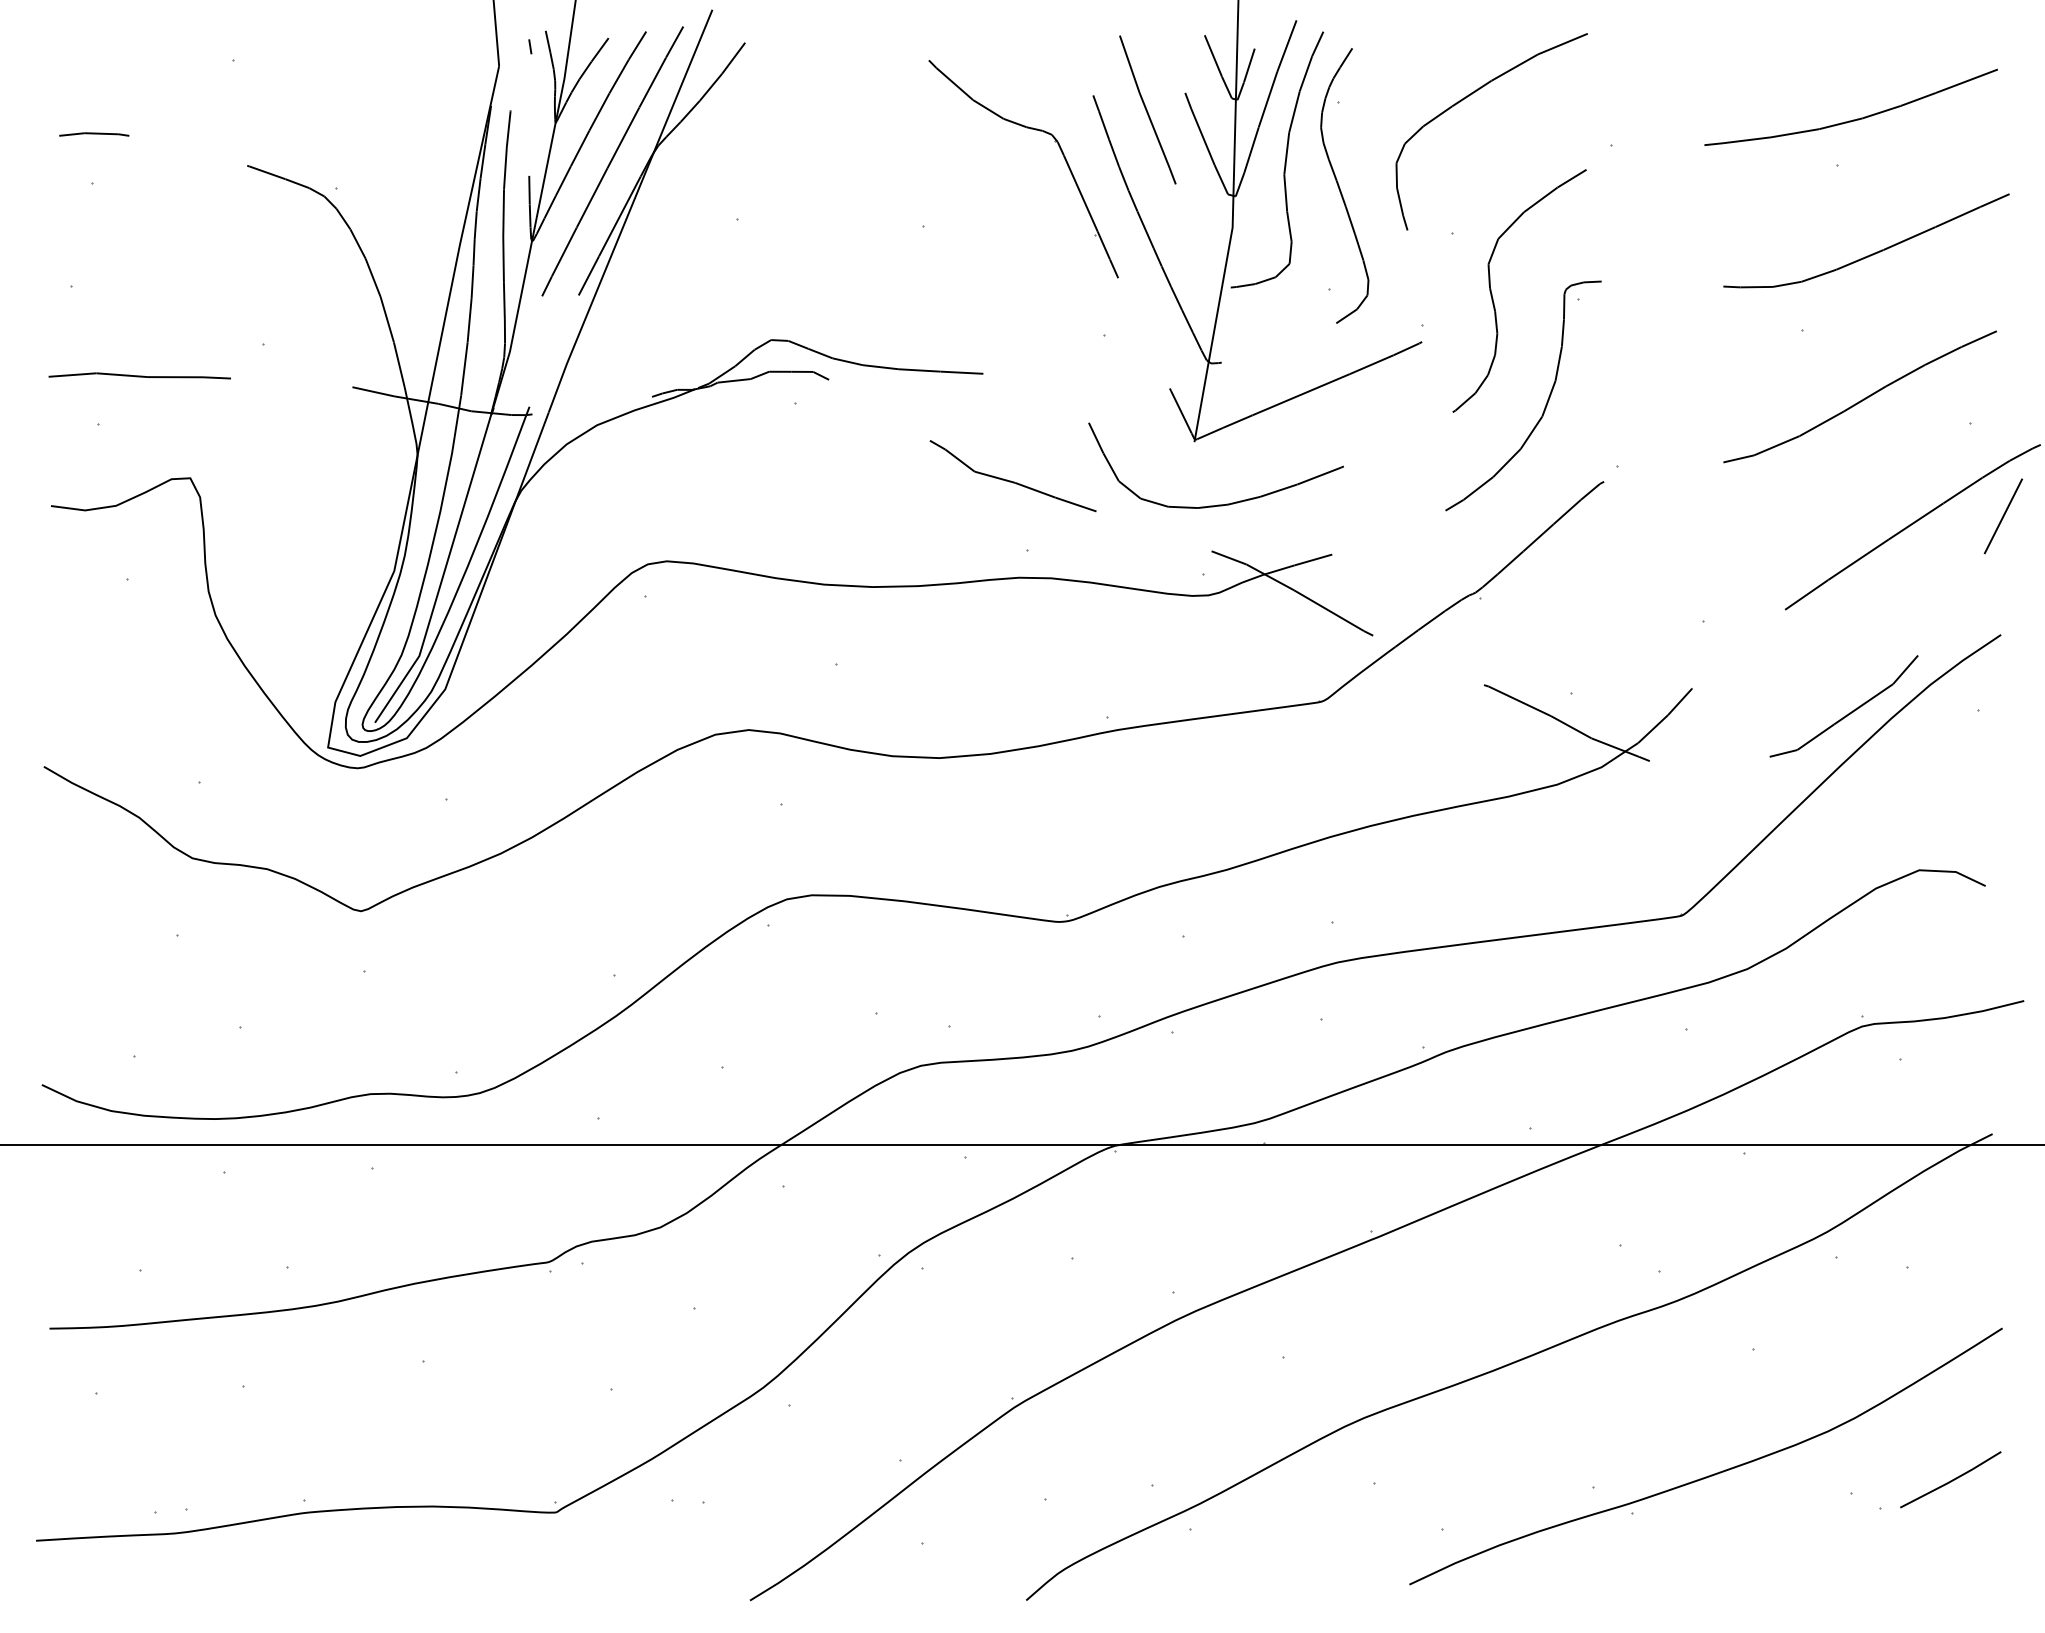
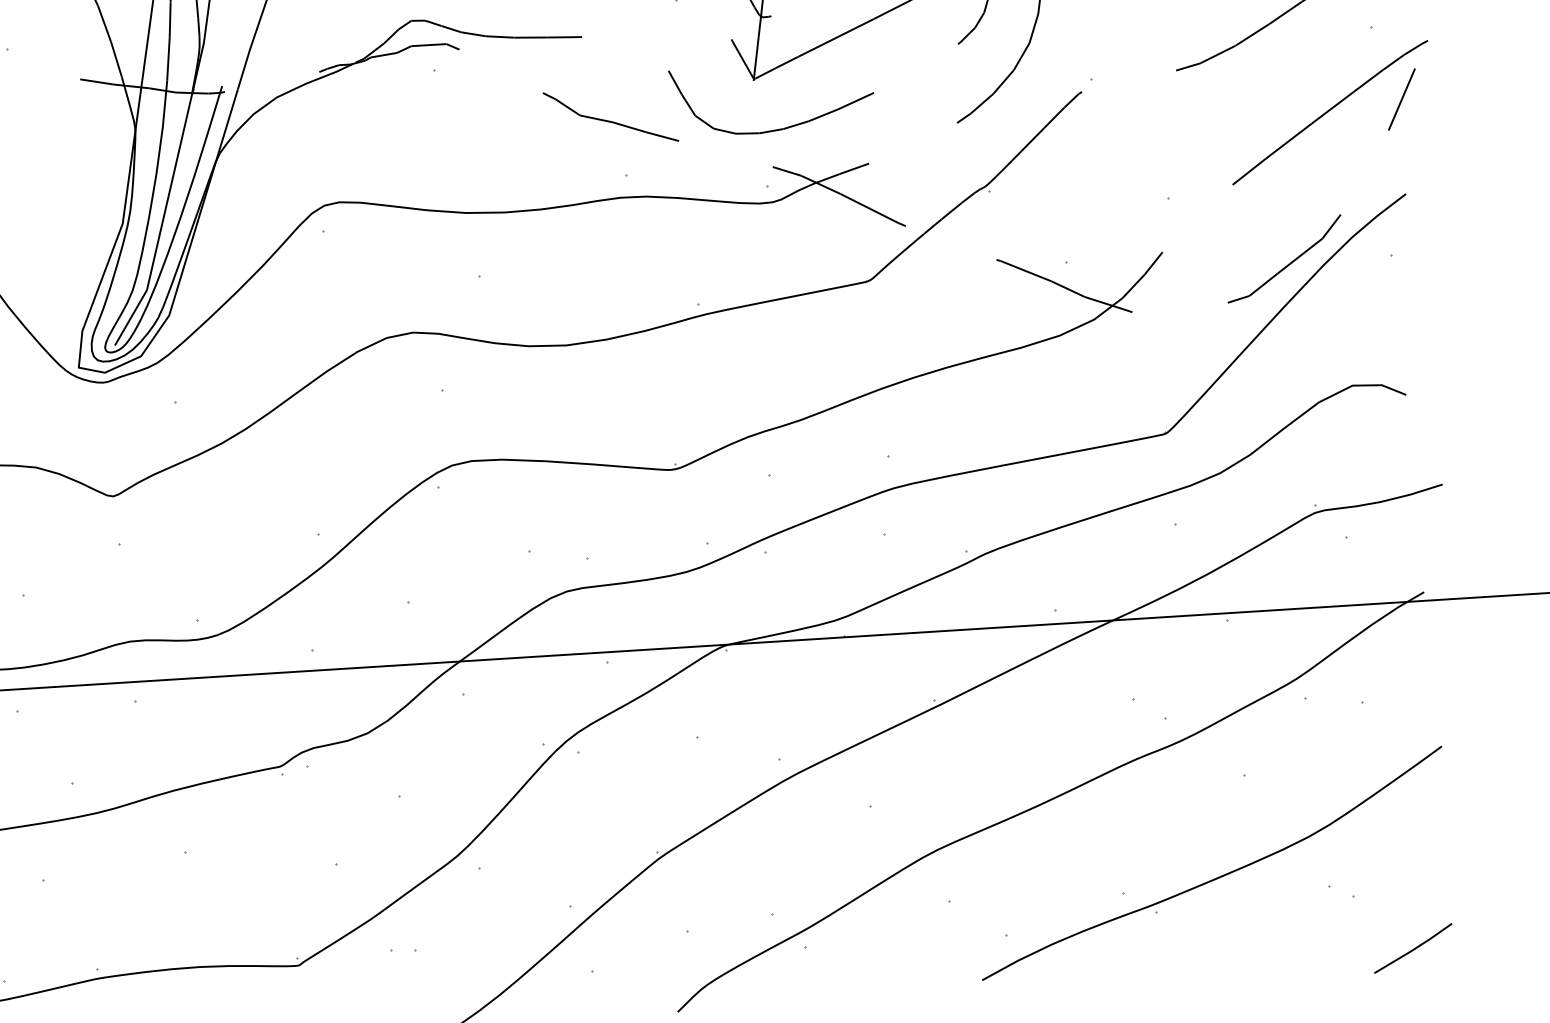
line: (1950, 1480) -> (1412, 949), moved

